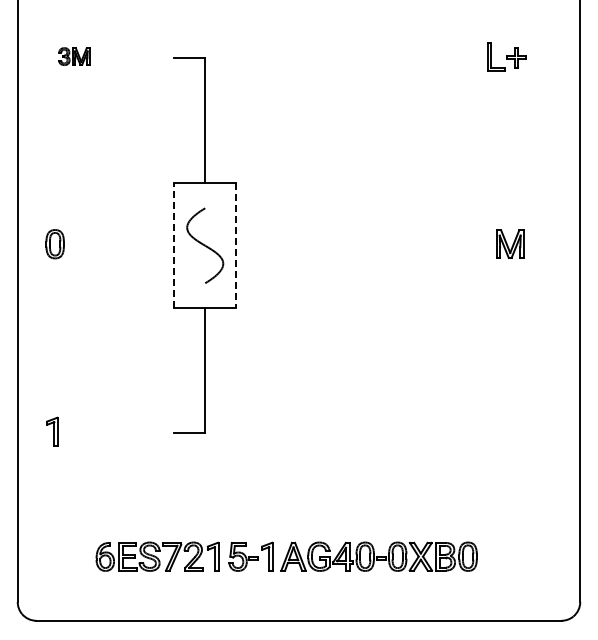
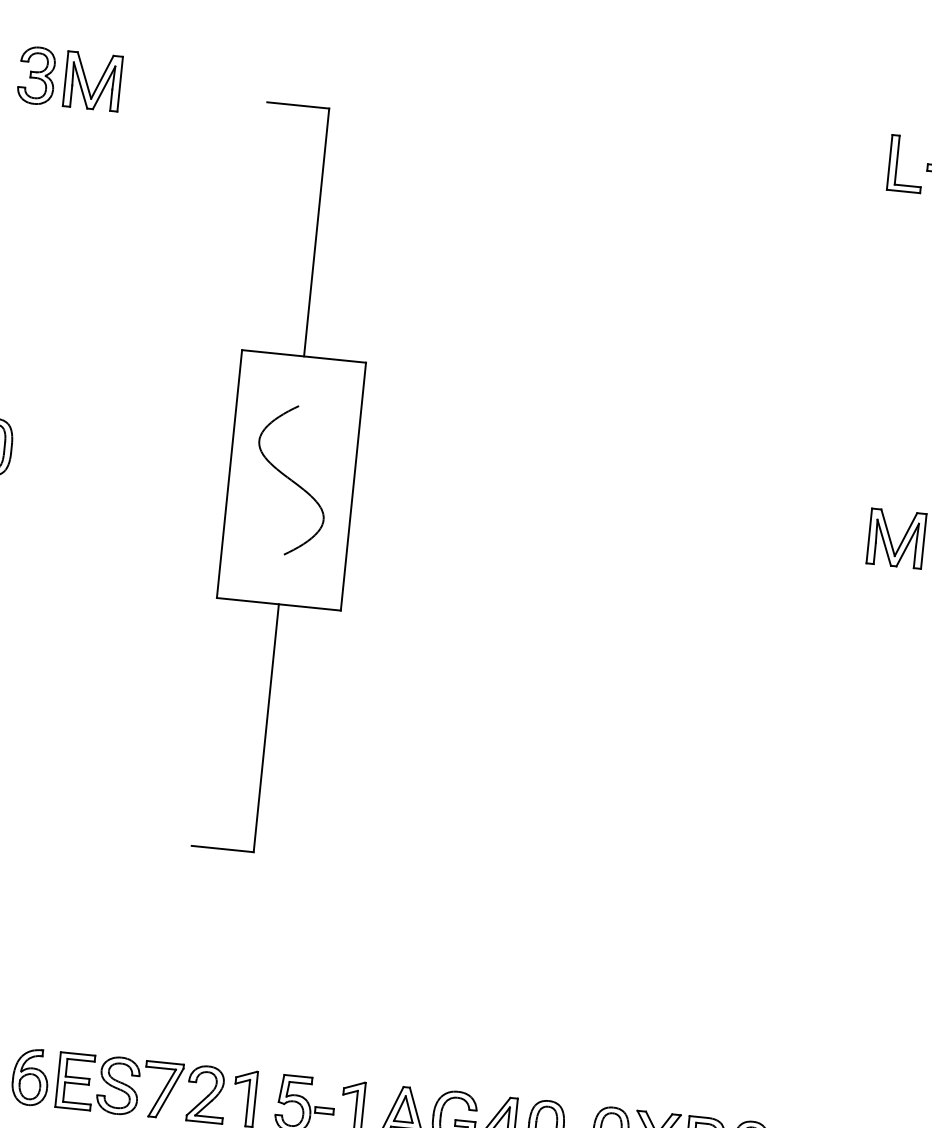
part: (74, 56) -> (70, 78), size x1.67
line: (173, 245) -> (228, 473), dashed -> solid
line: (236, 245) -> (353, 486), dashed -> solid

